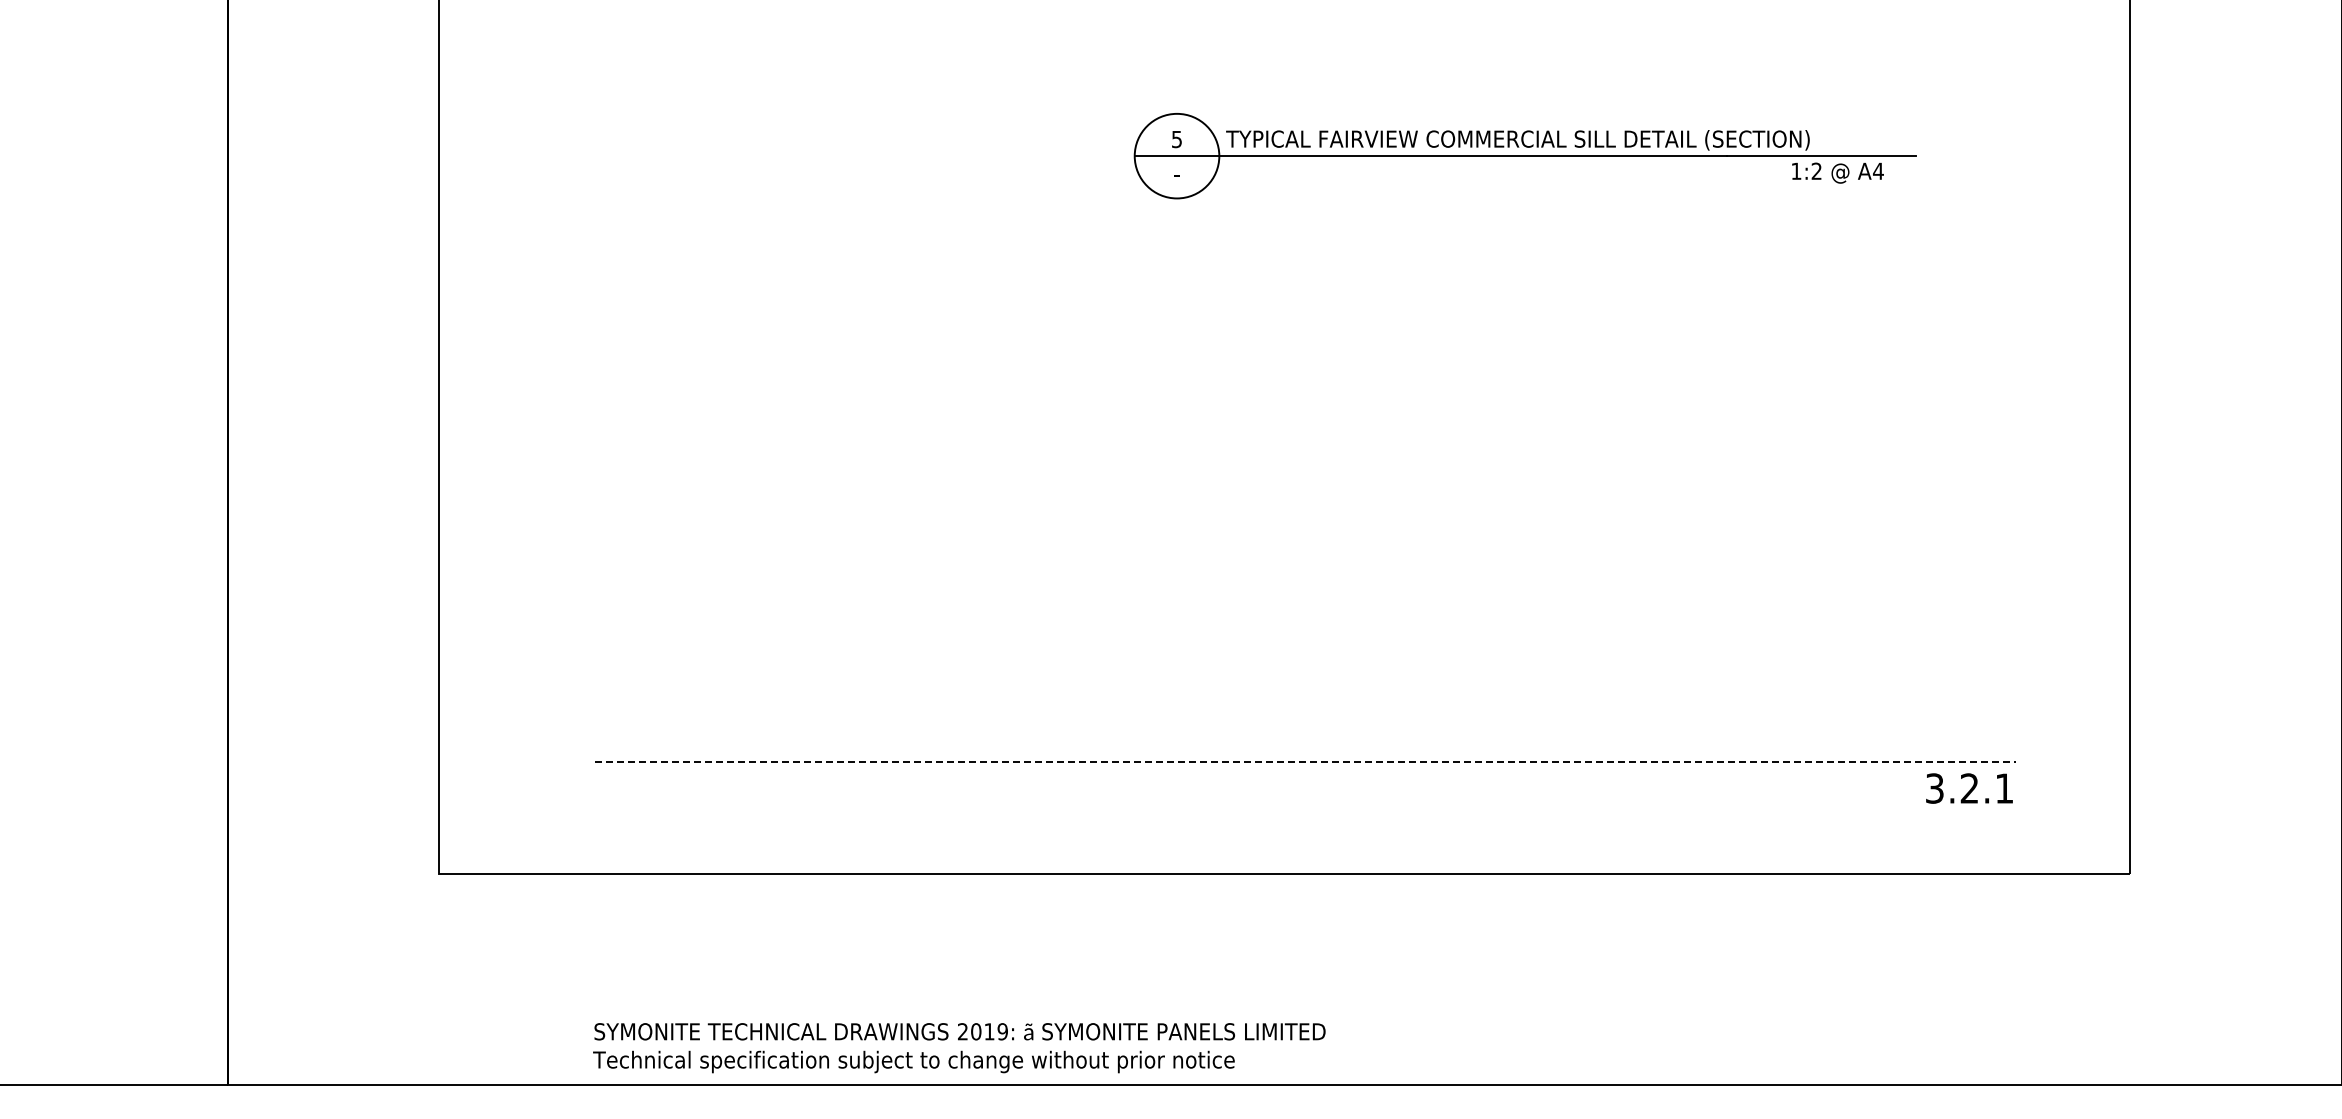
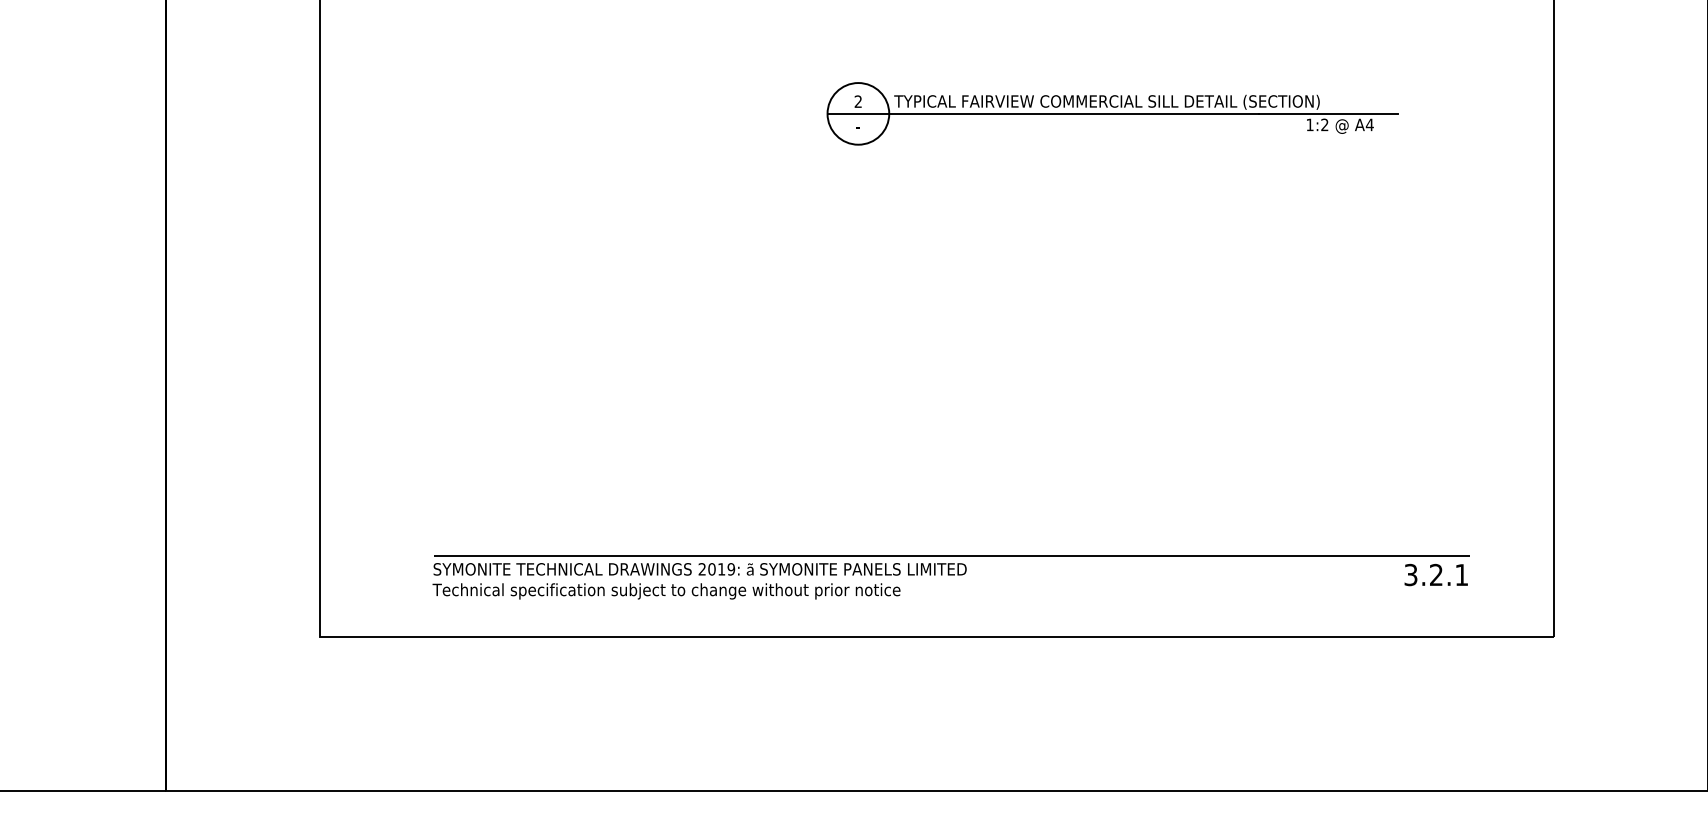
text: (1176, 139) -> (858, 101), 5 -> 2
line: (1305, 761) -> (952, 555), dashed -> solid
text: (959, 1048) -> (699, 581), moved

